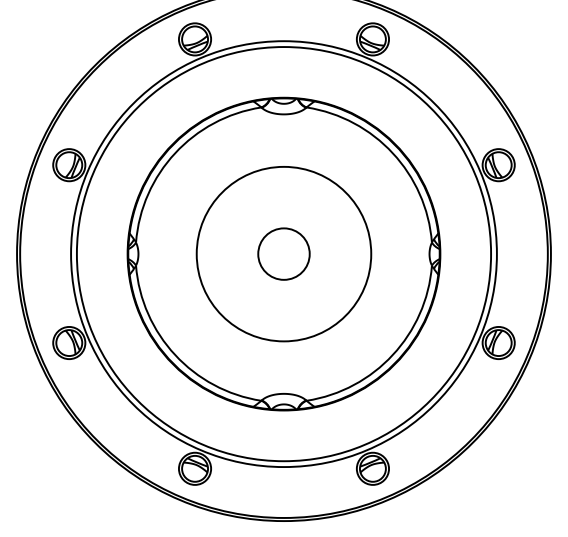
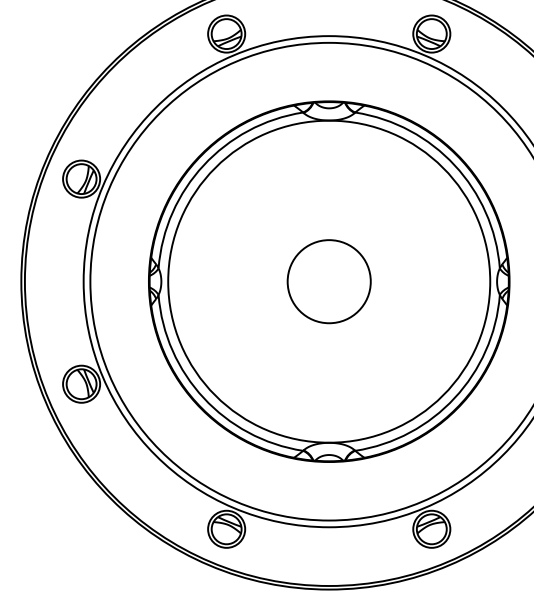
circle: (283, 253) -> (328, 280), size x1.4
circle: (283, 253) -> (328, 280), size x1.6

